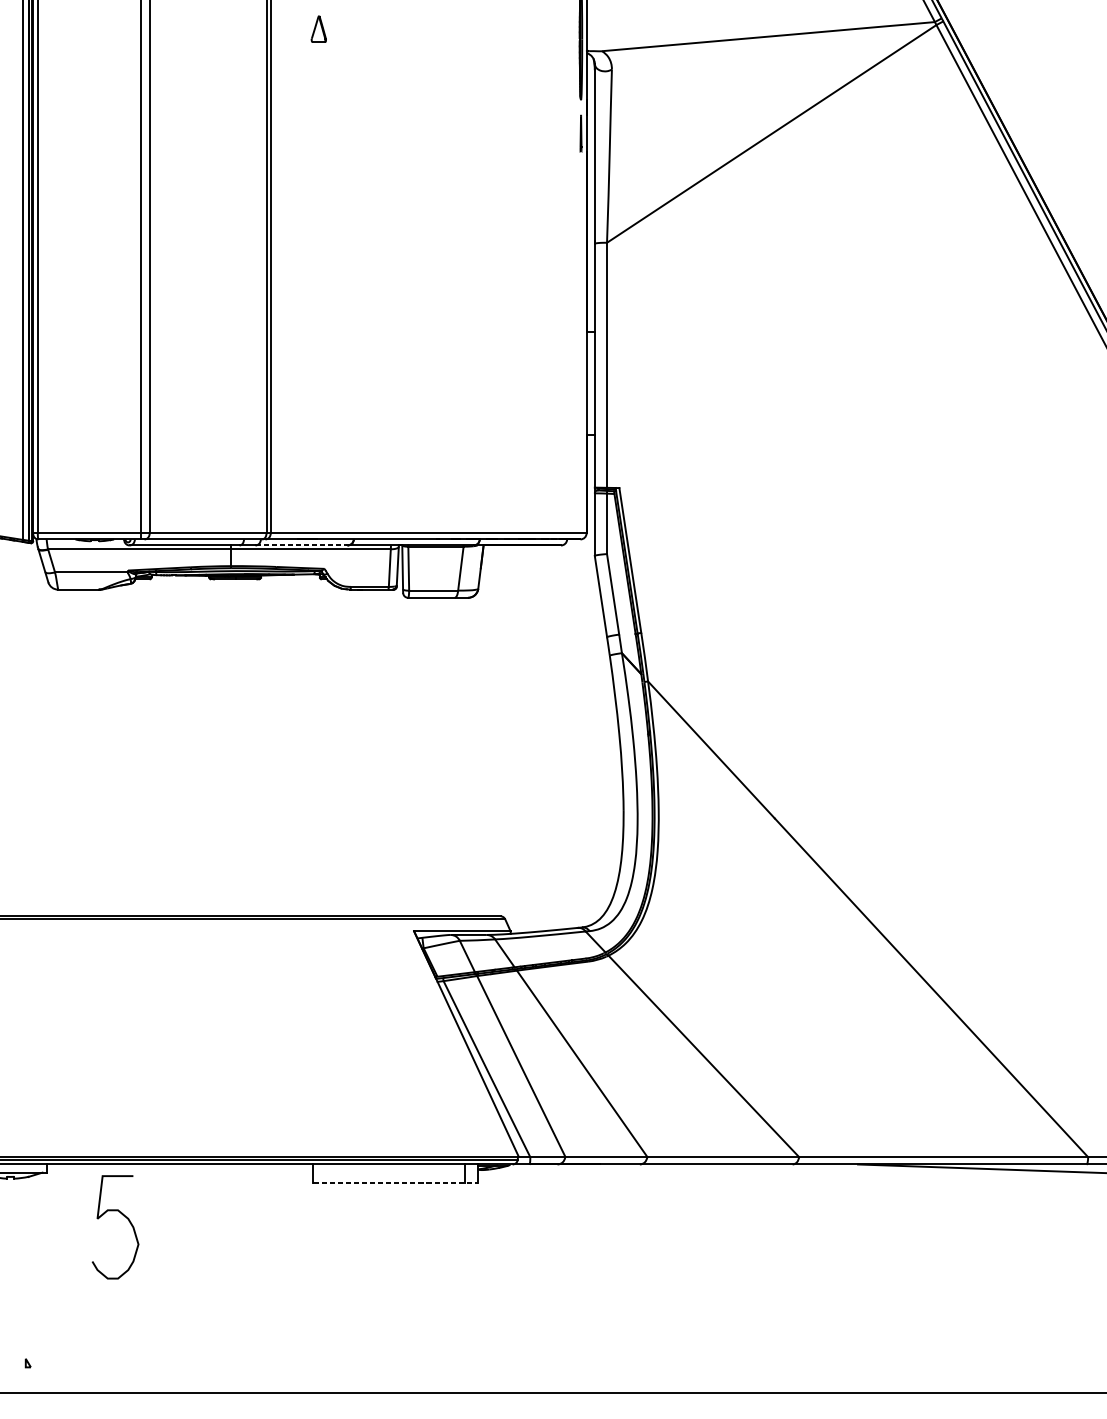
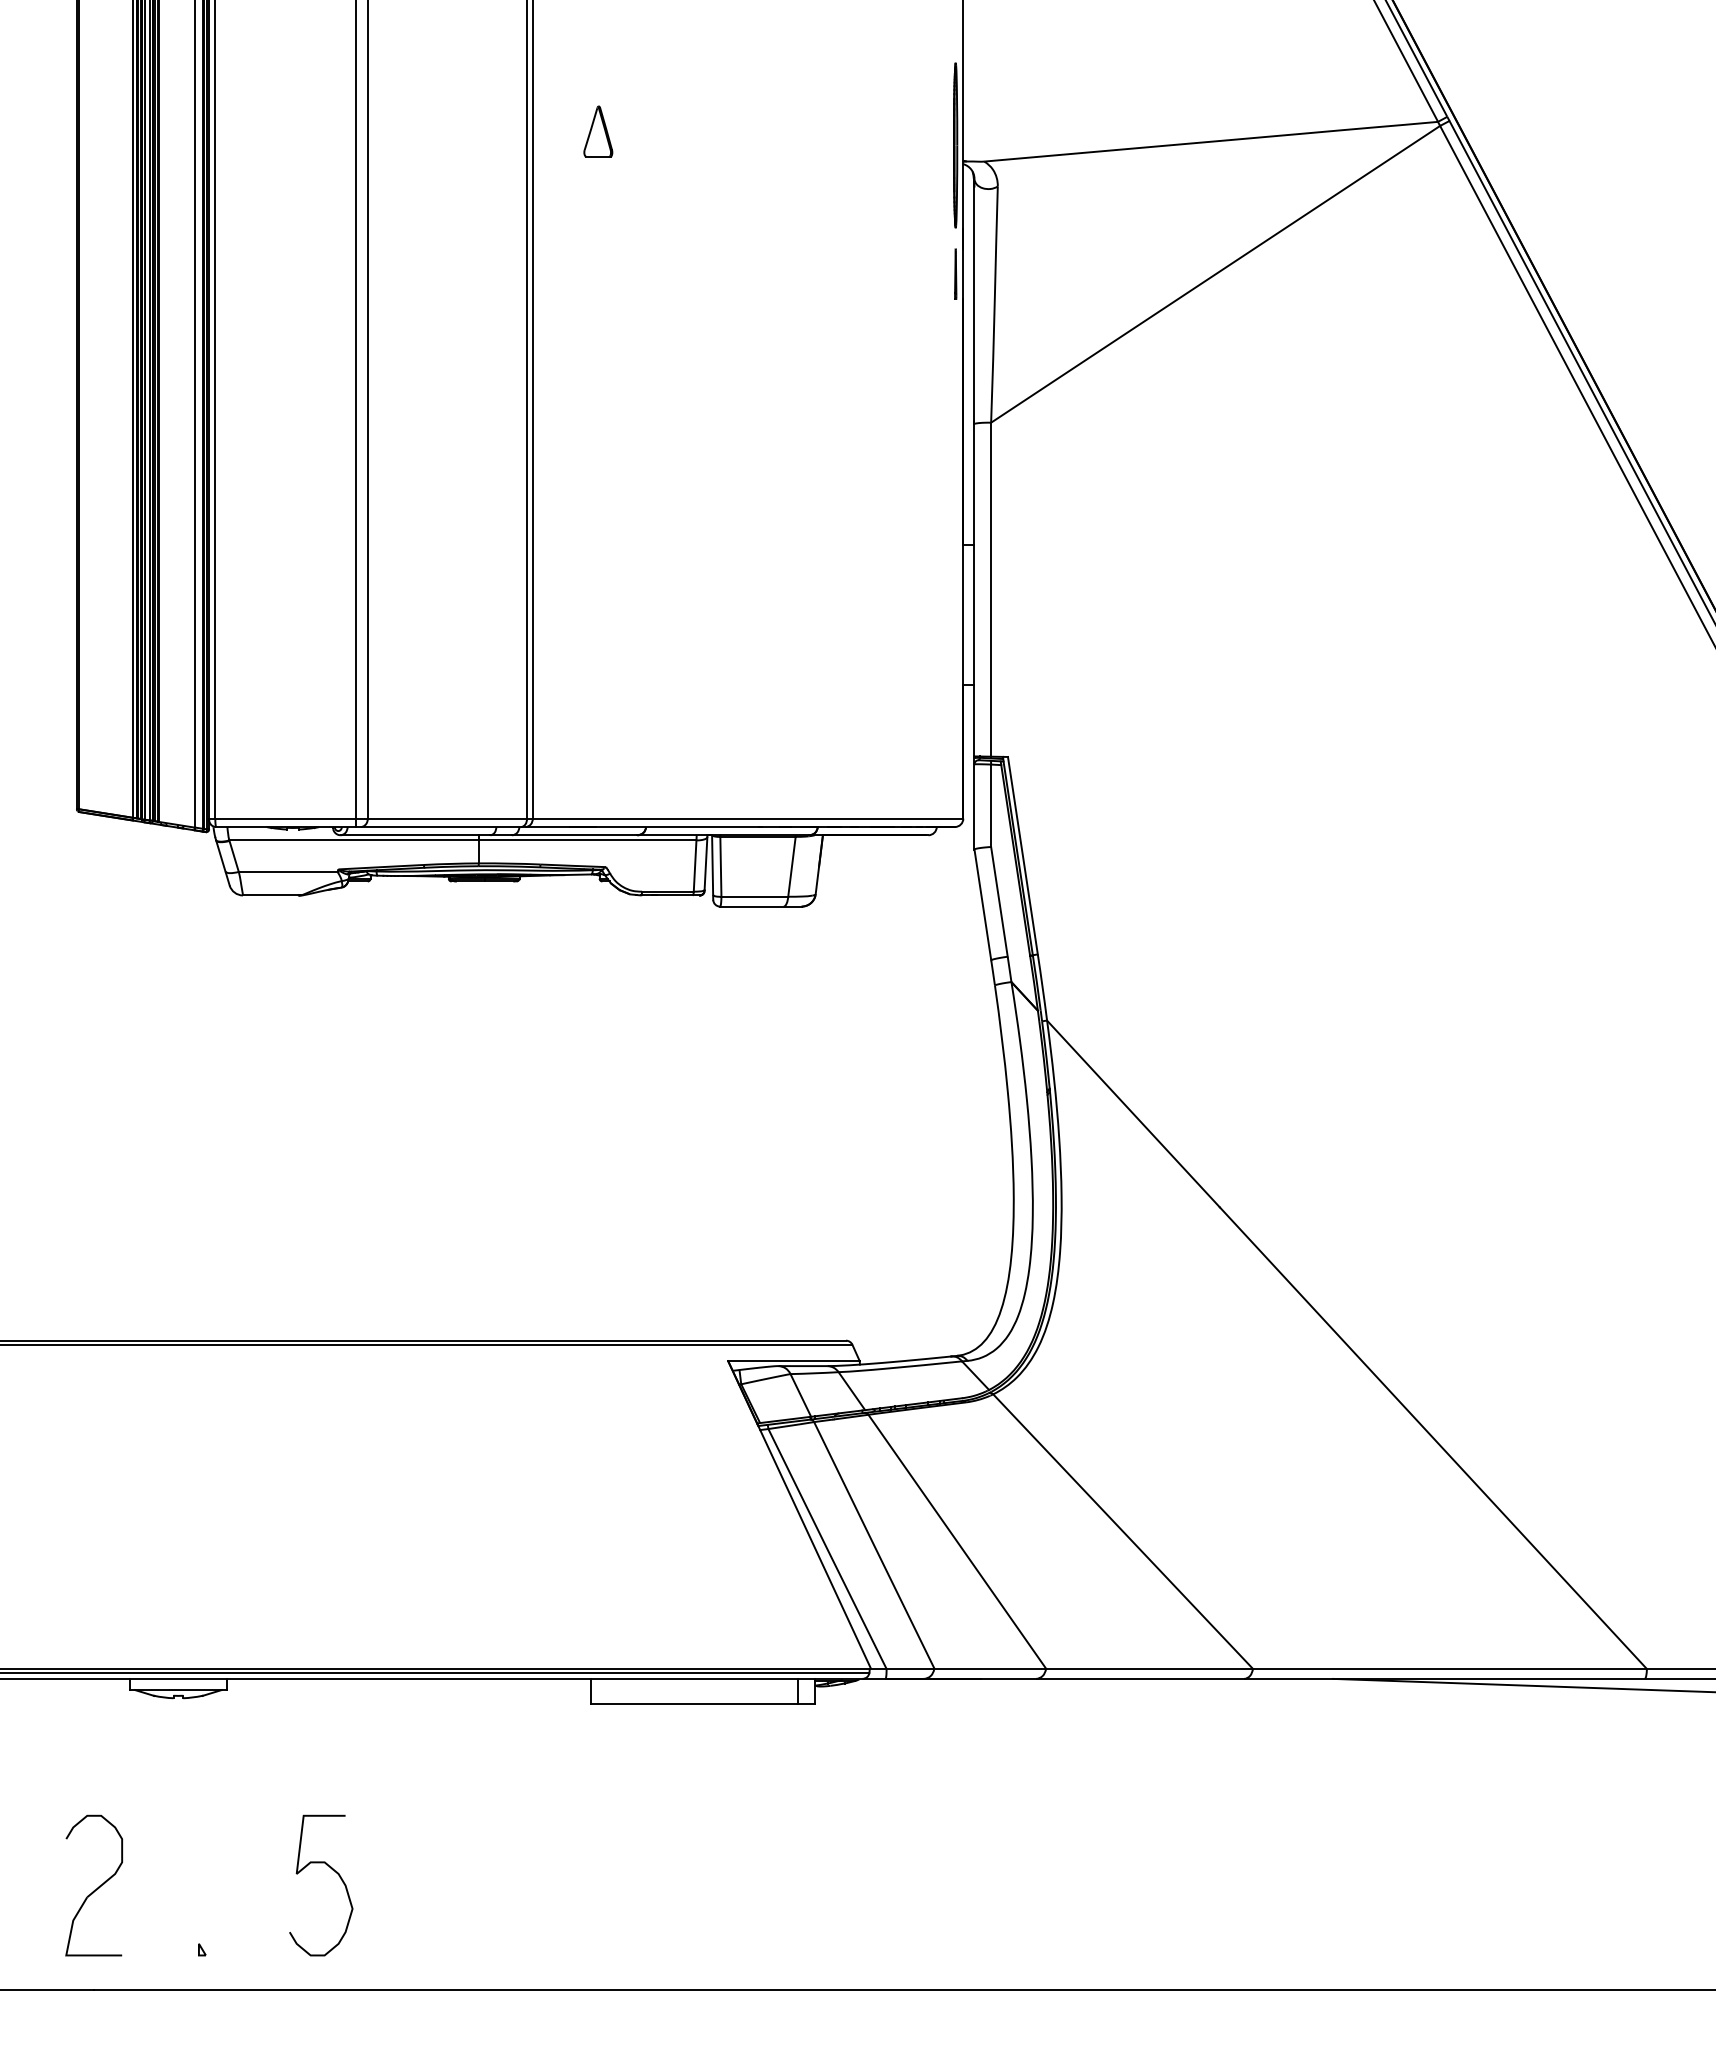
part: (318, 29) -> (598, 131), size x1.43
line: (301, 545) -> (574, 835), dashed -> solid
line: (395, 1183) -> (702, 1704), dashed -> solid
curve: (123, 1216) -> (332, 1870), moved

